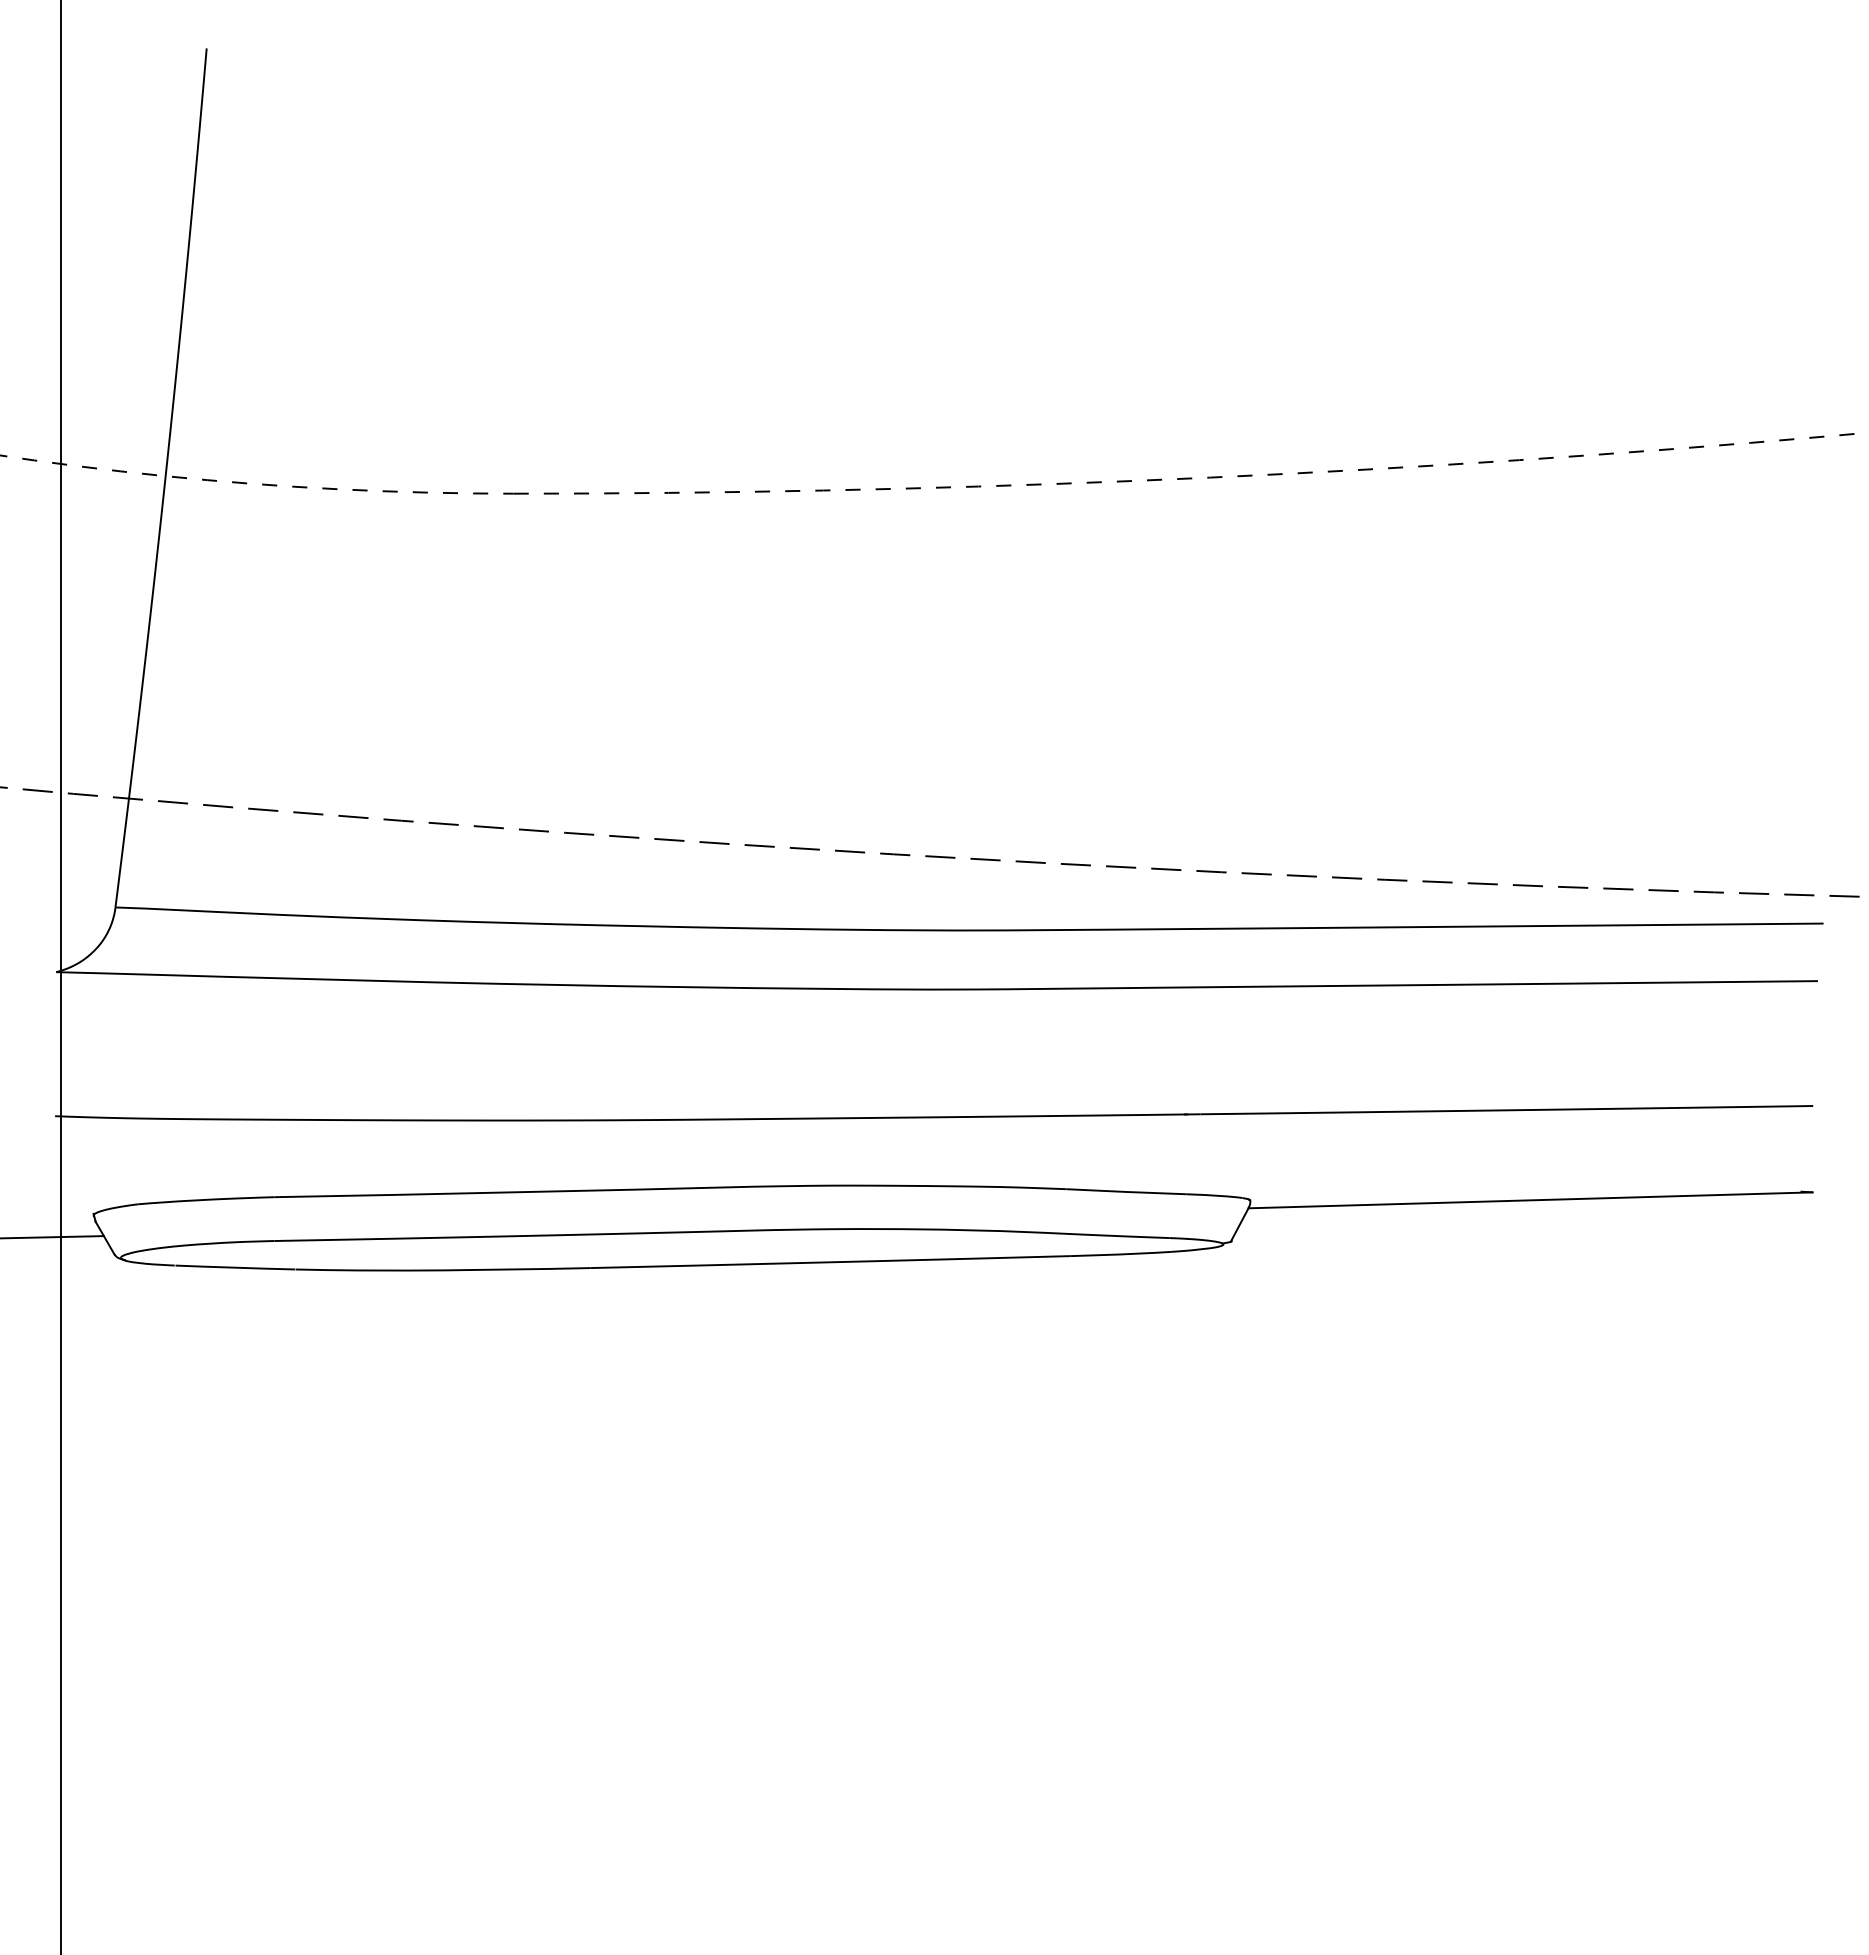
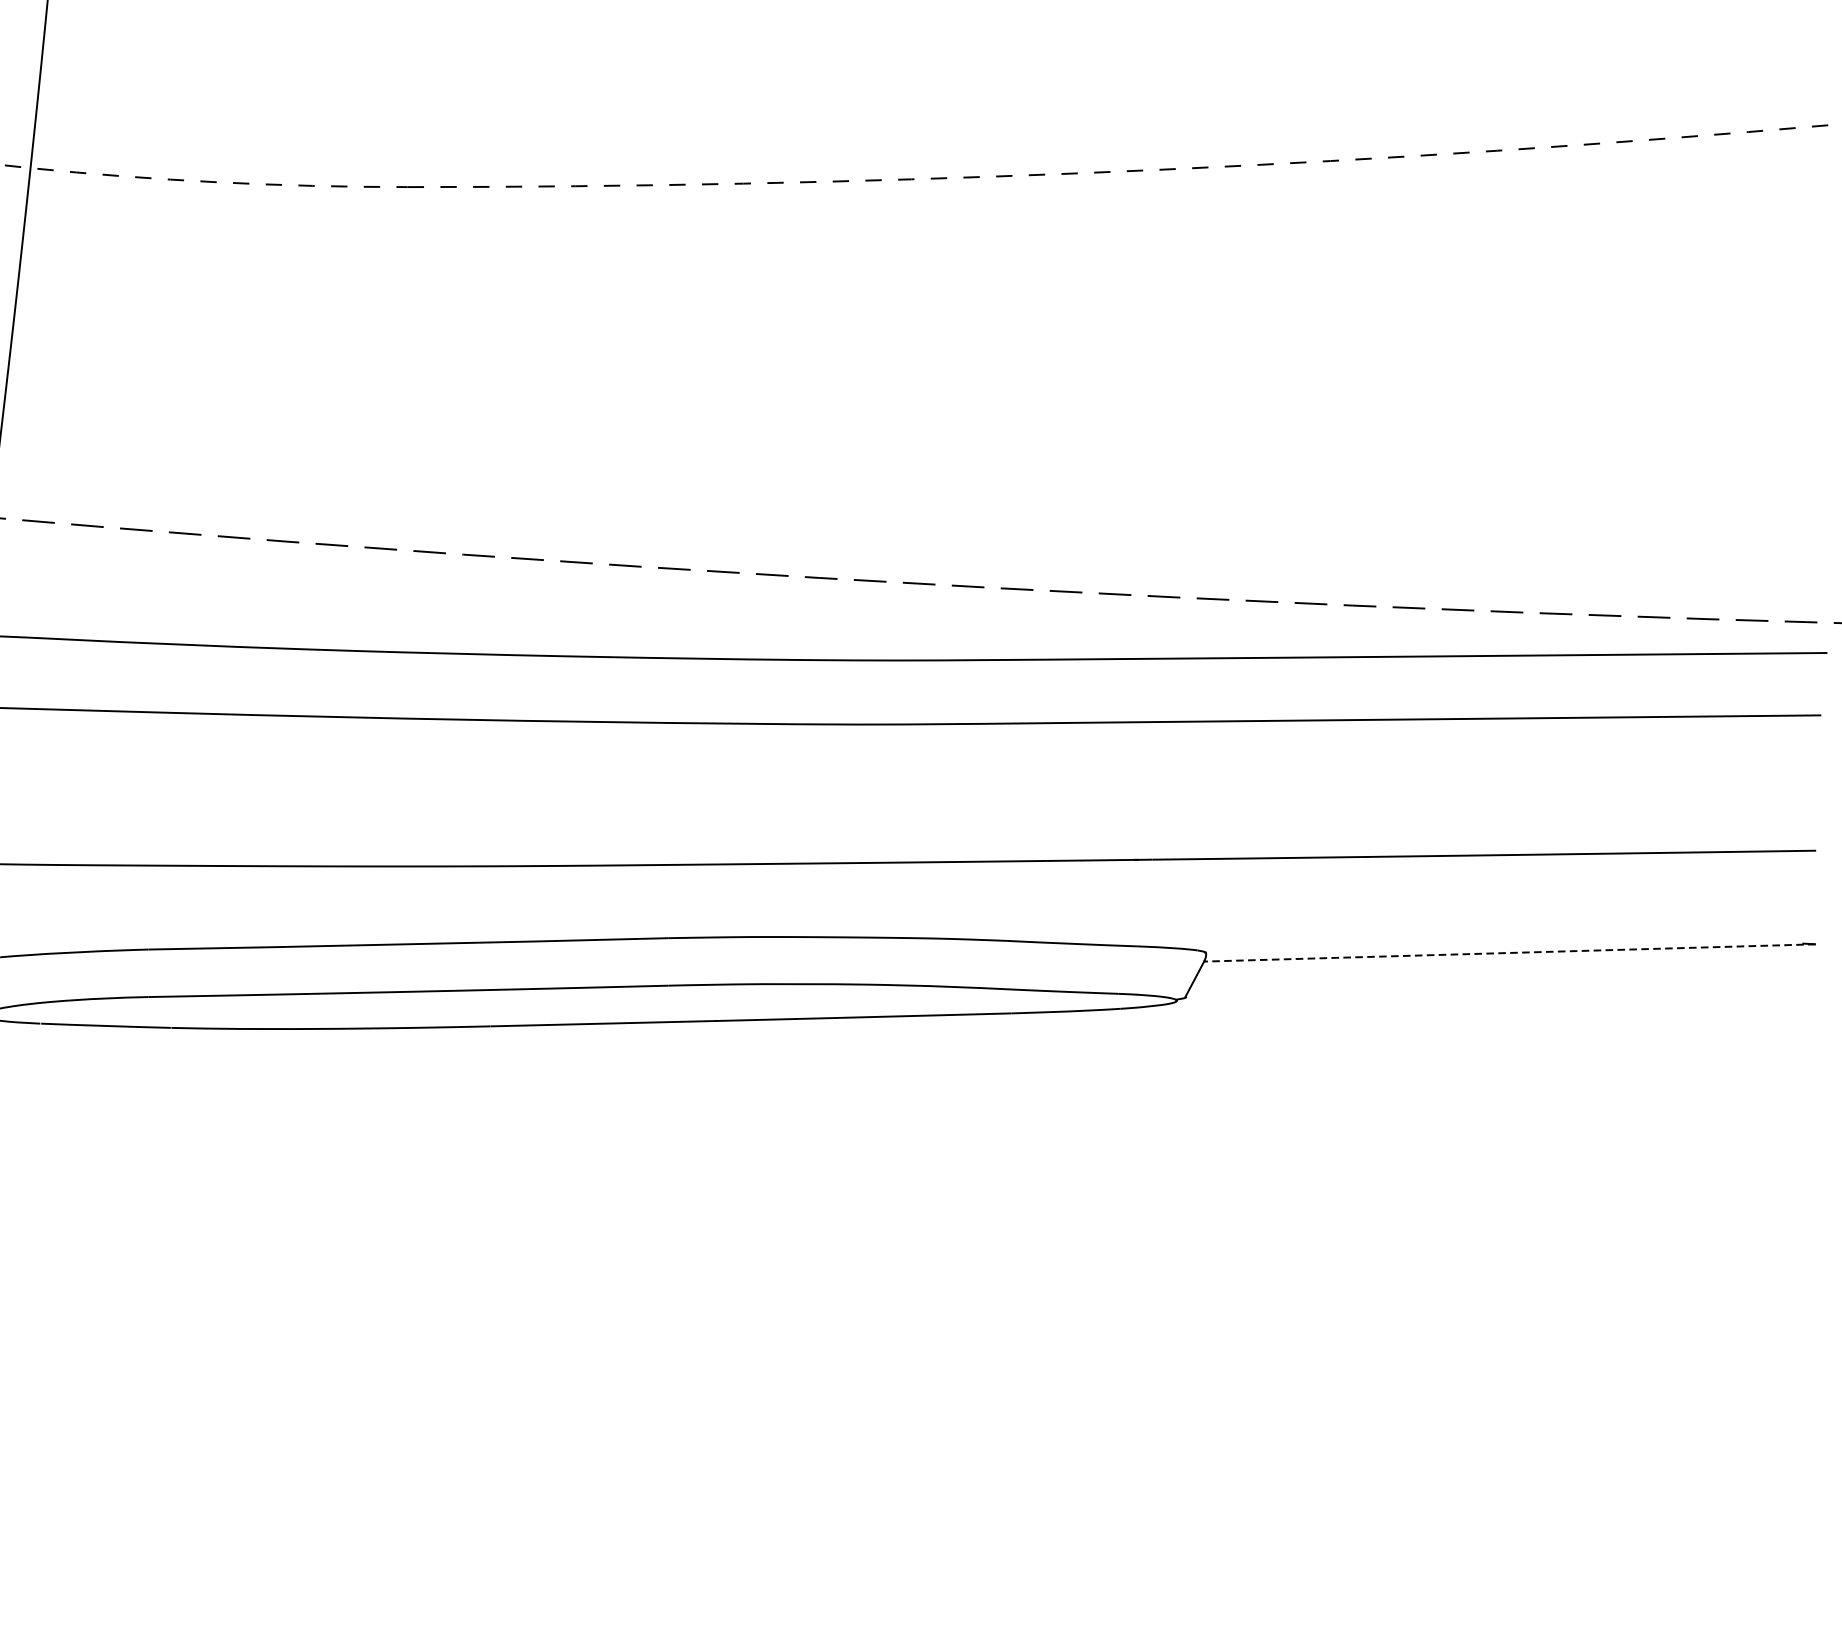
line: (1530, 1200) -> (1509, 953), solid -> dashed

